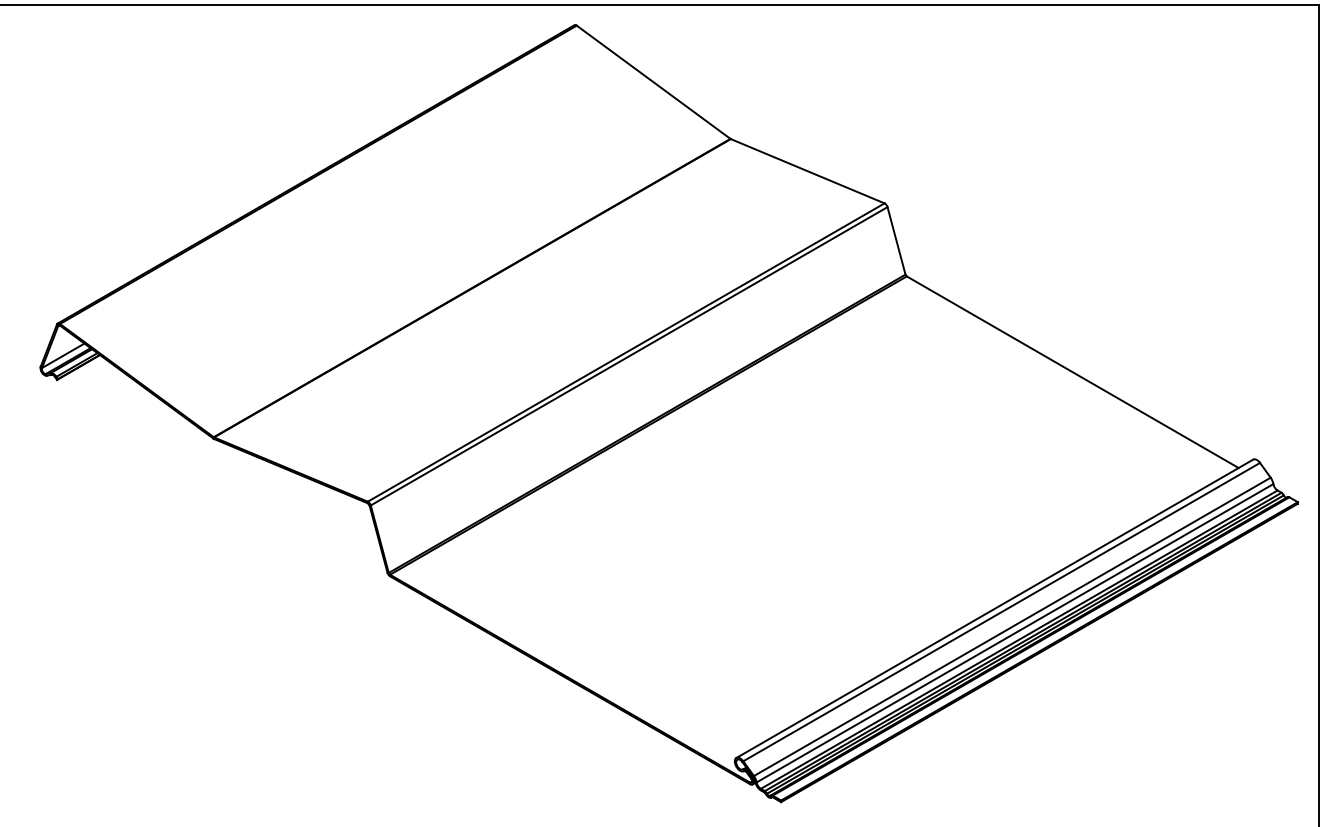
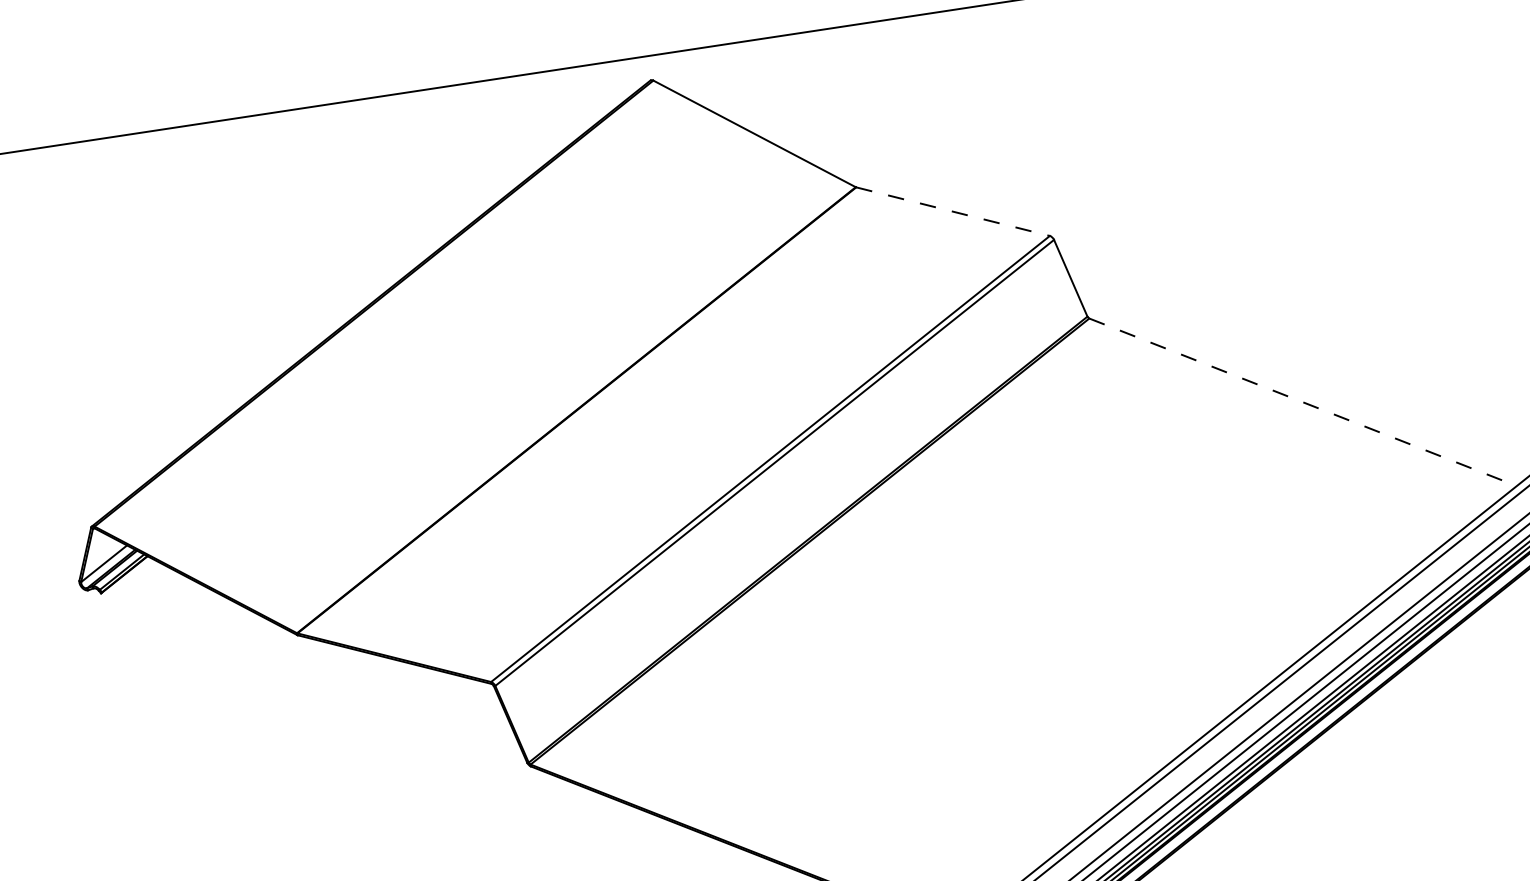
line: (808, 171) -> (954, 211), solid -> dashed
line: (1072, 372) -> (1302, 402), solid -> dashed

